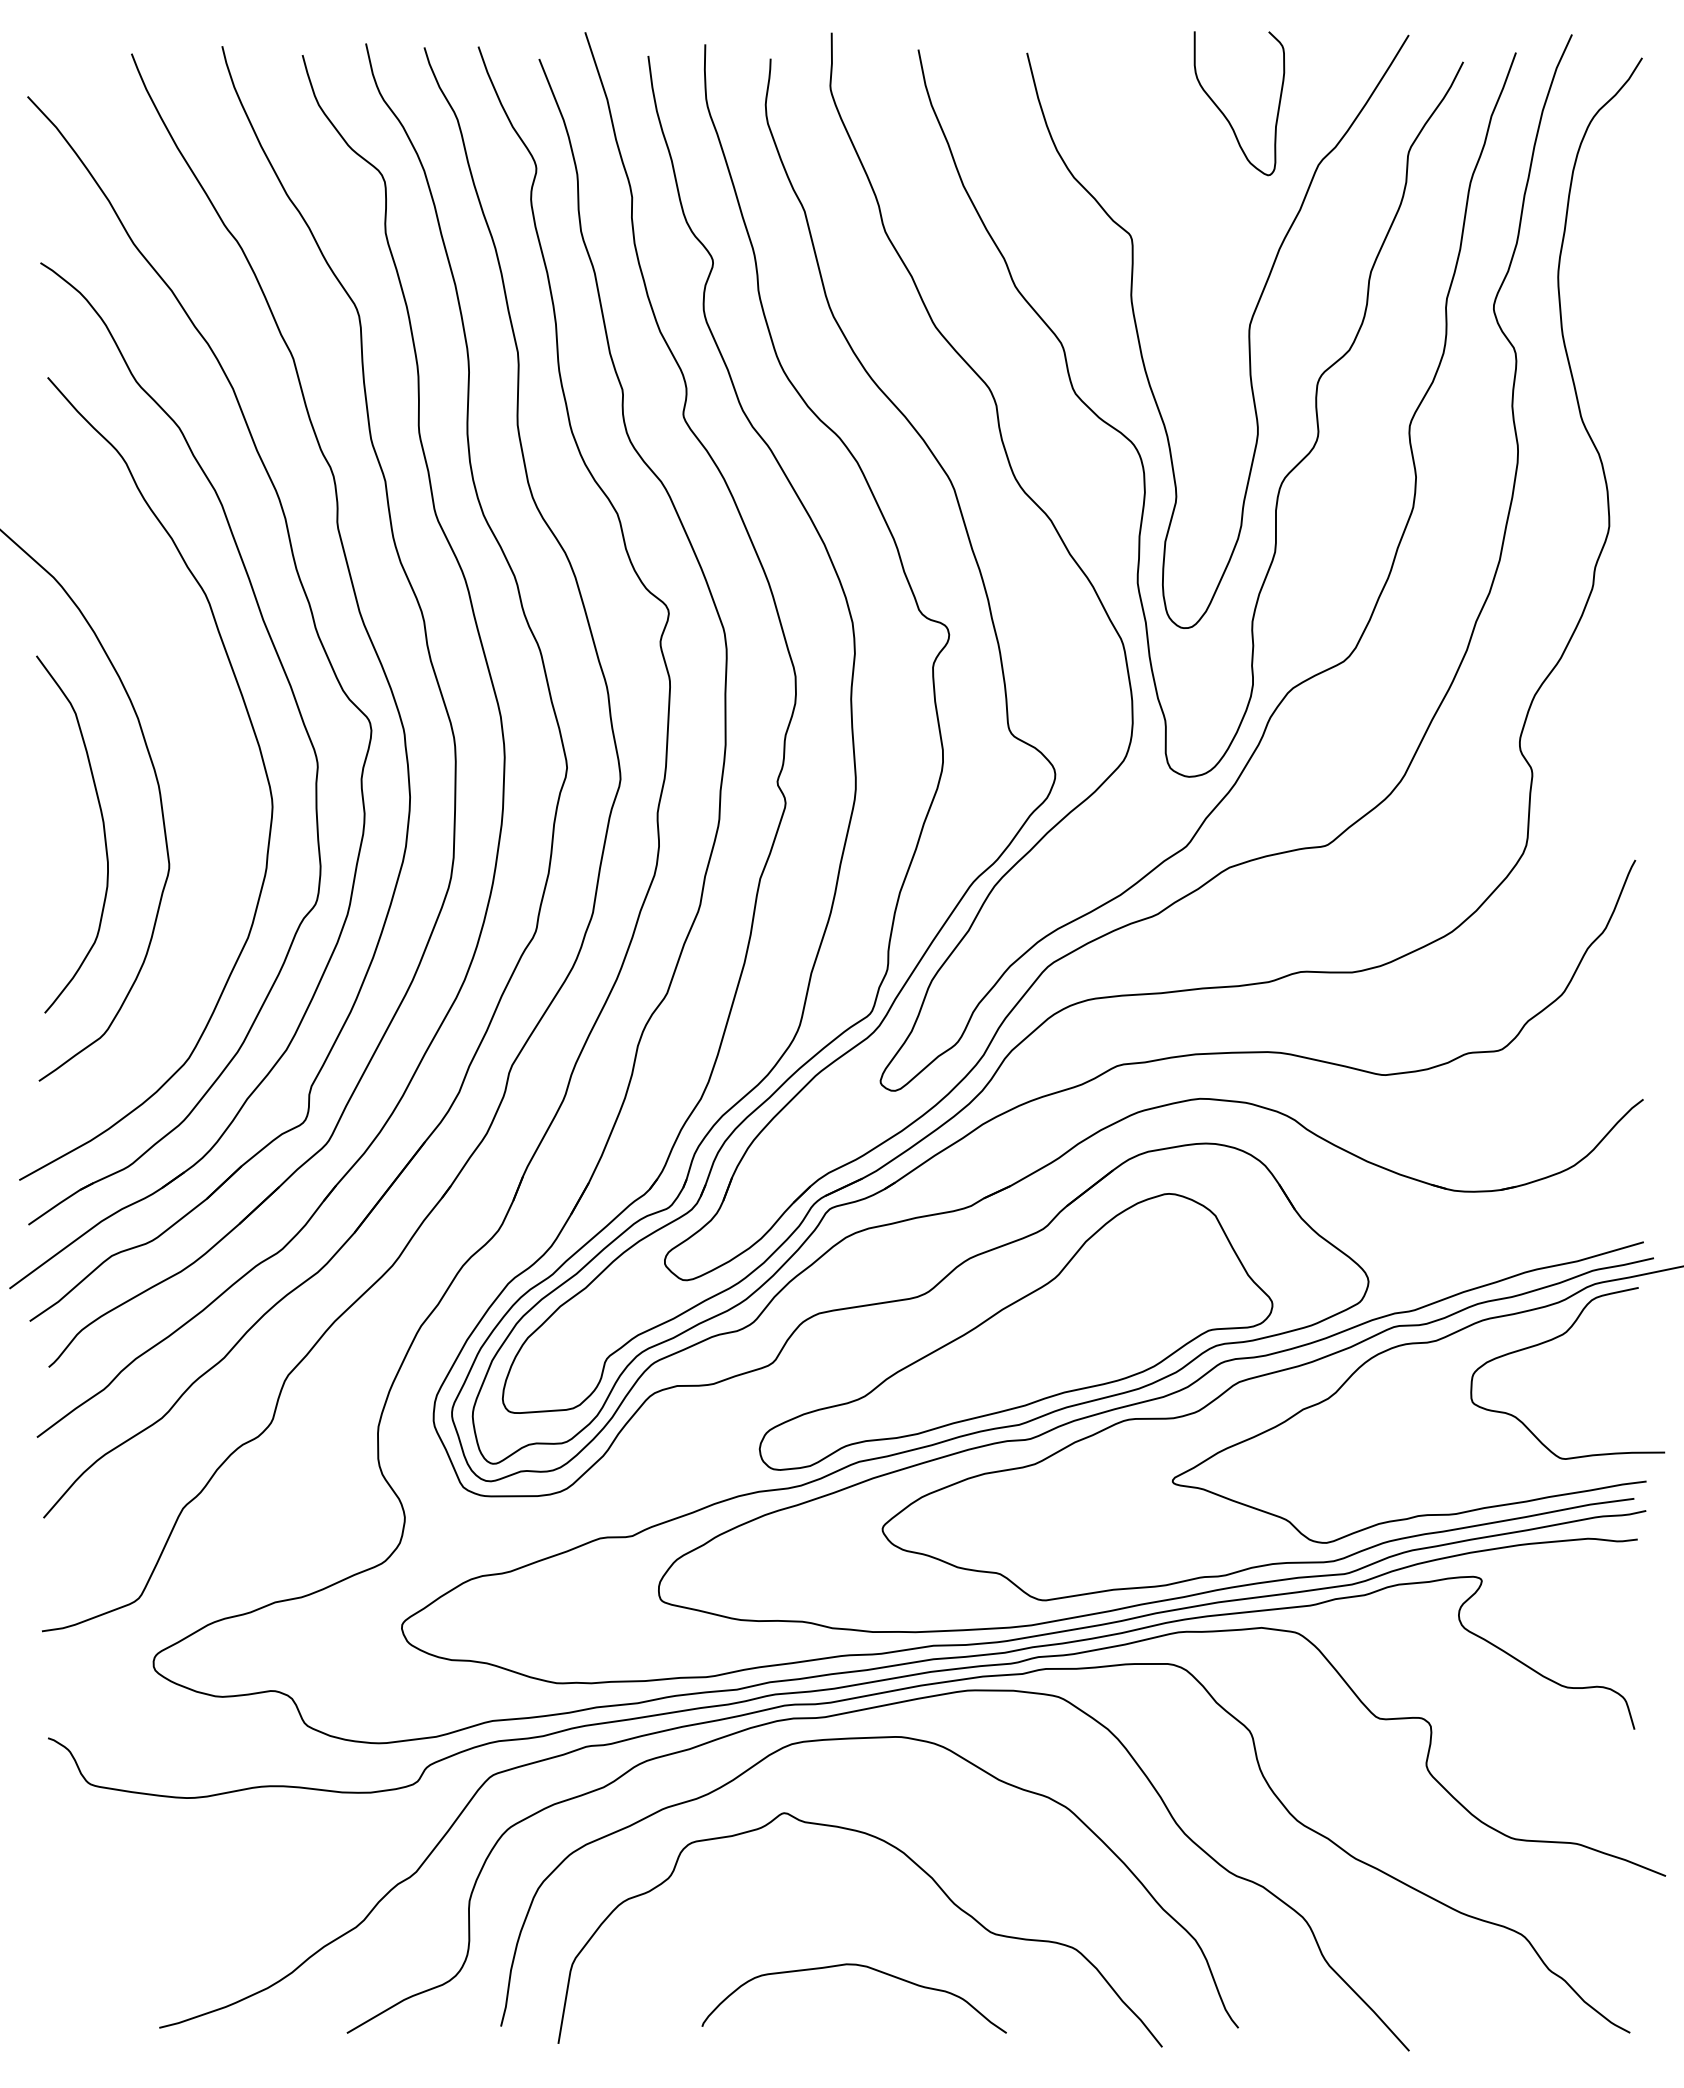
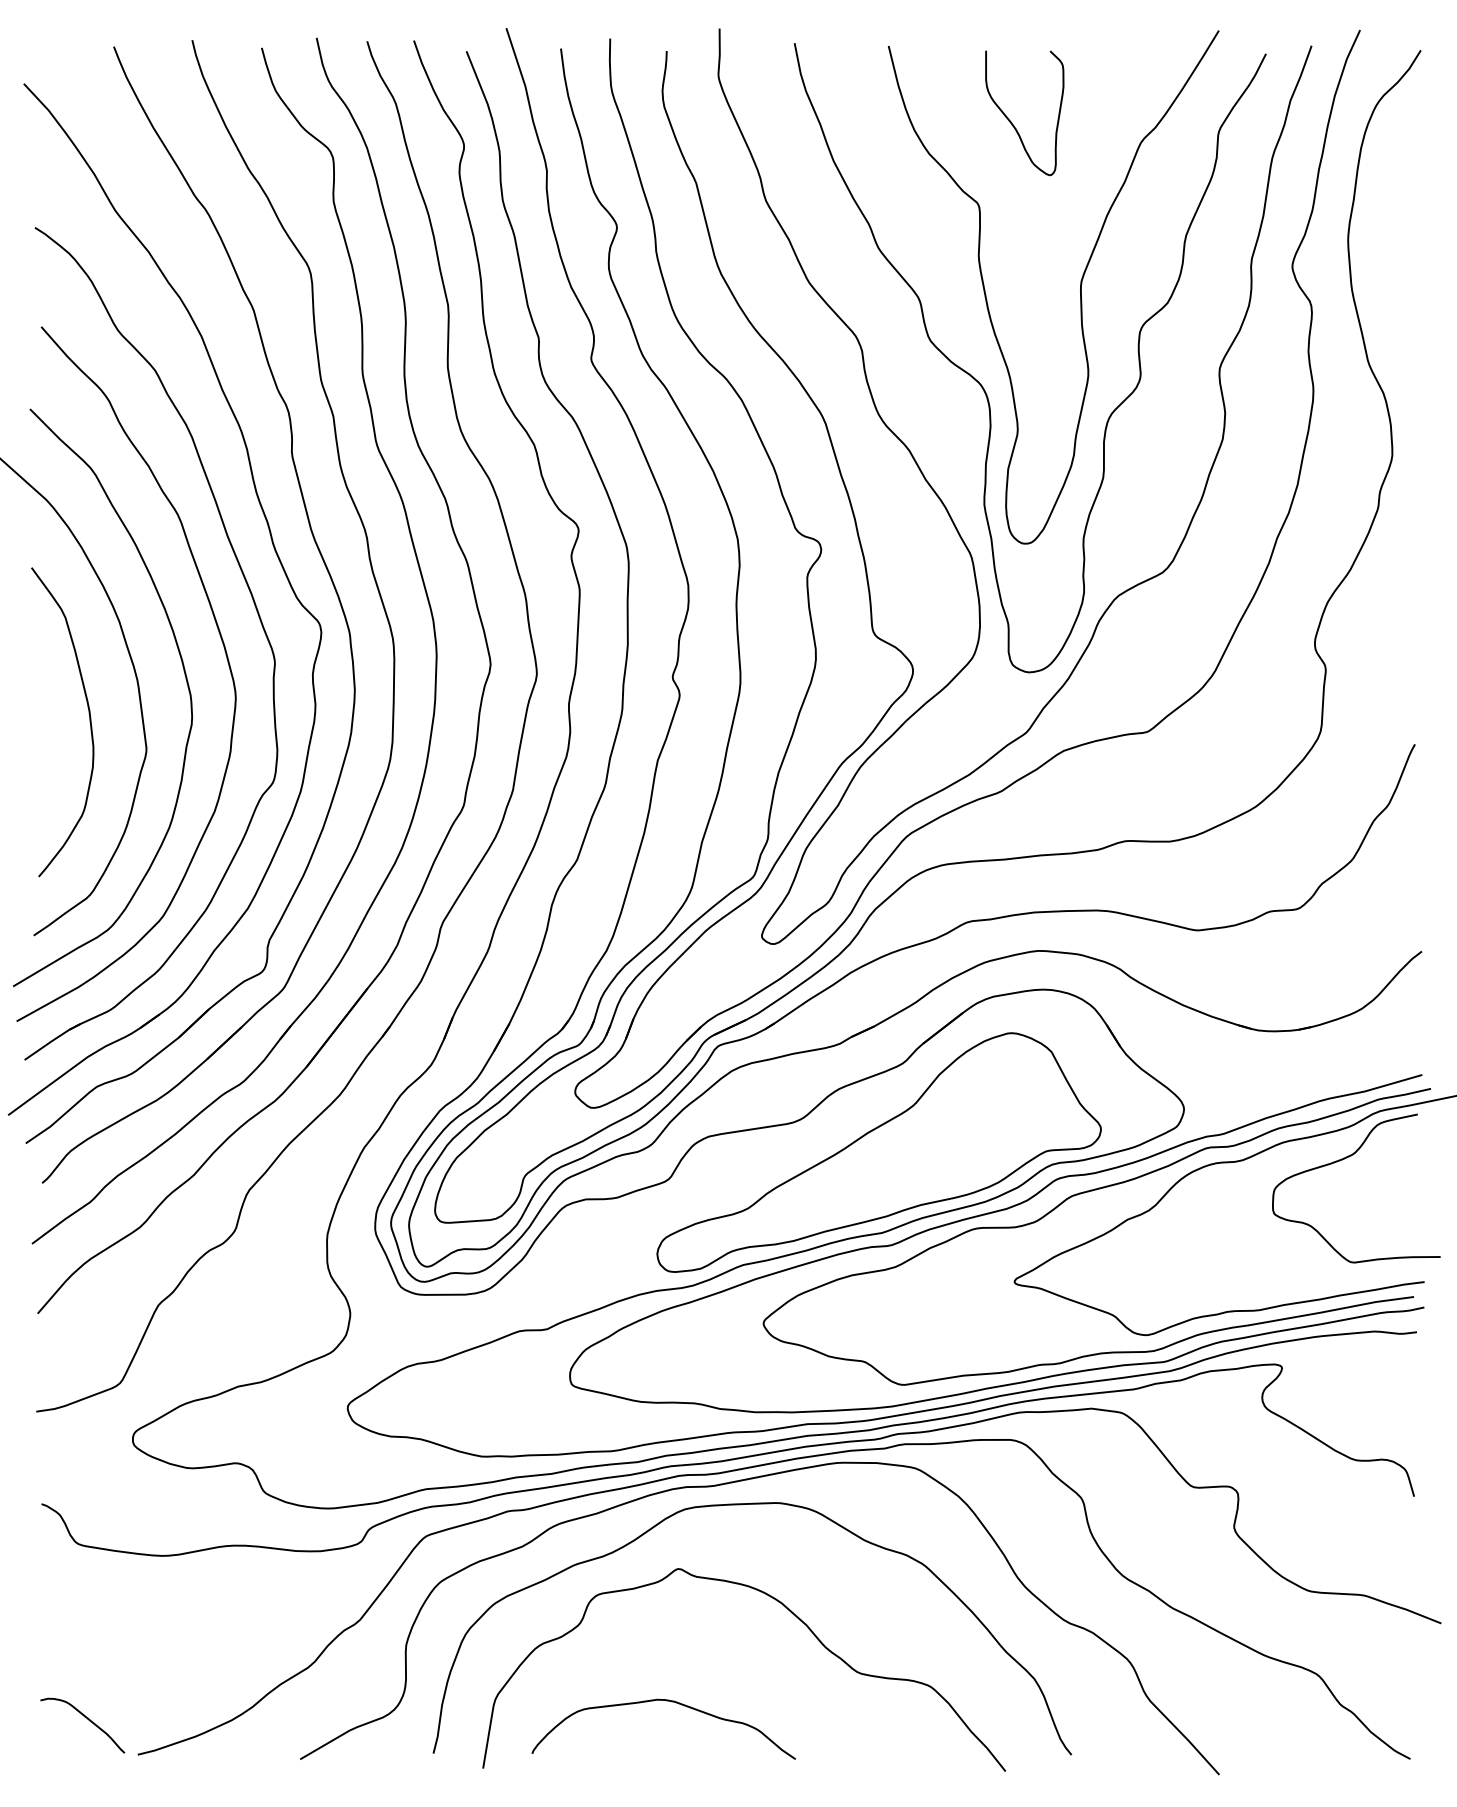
curve: (1223, 112) -> (1010, 120), moved
curve: (214, 784) -> (185, 678), added
curve: (859, 1966) -> (668, 1701), moved
curve: (101, 1987) -> (87, 1719), added

